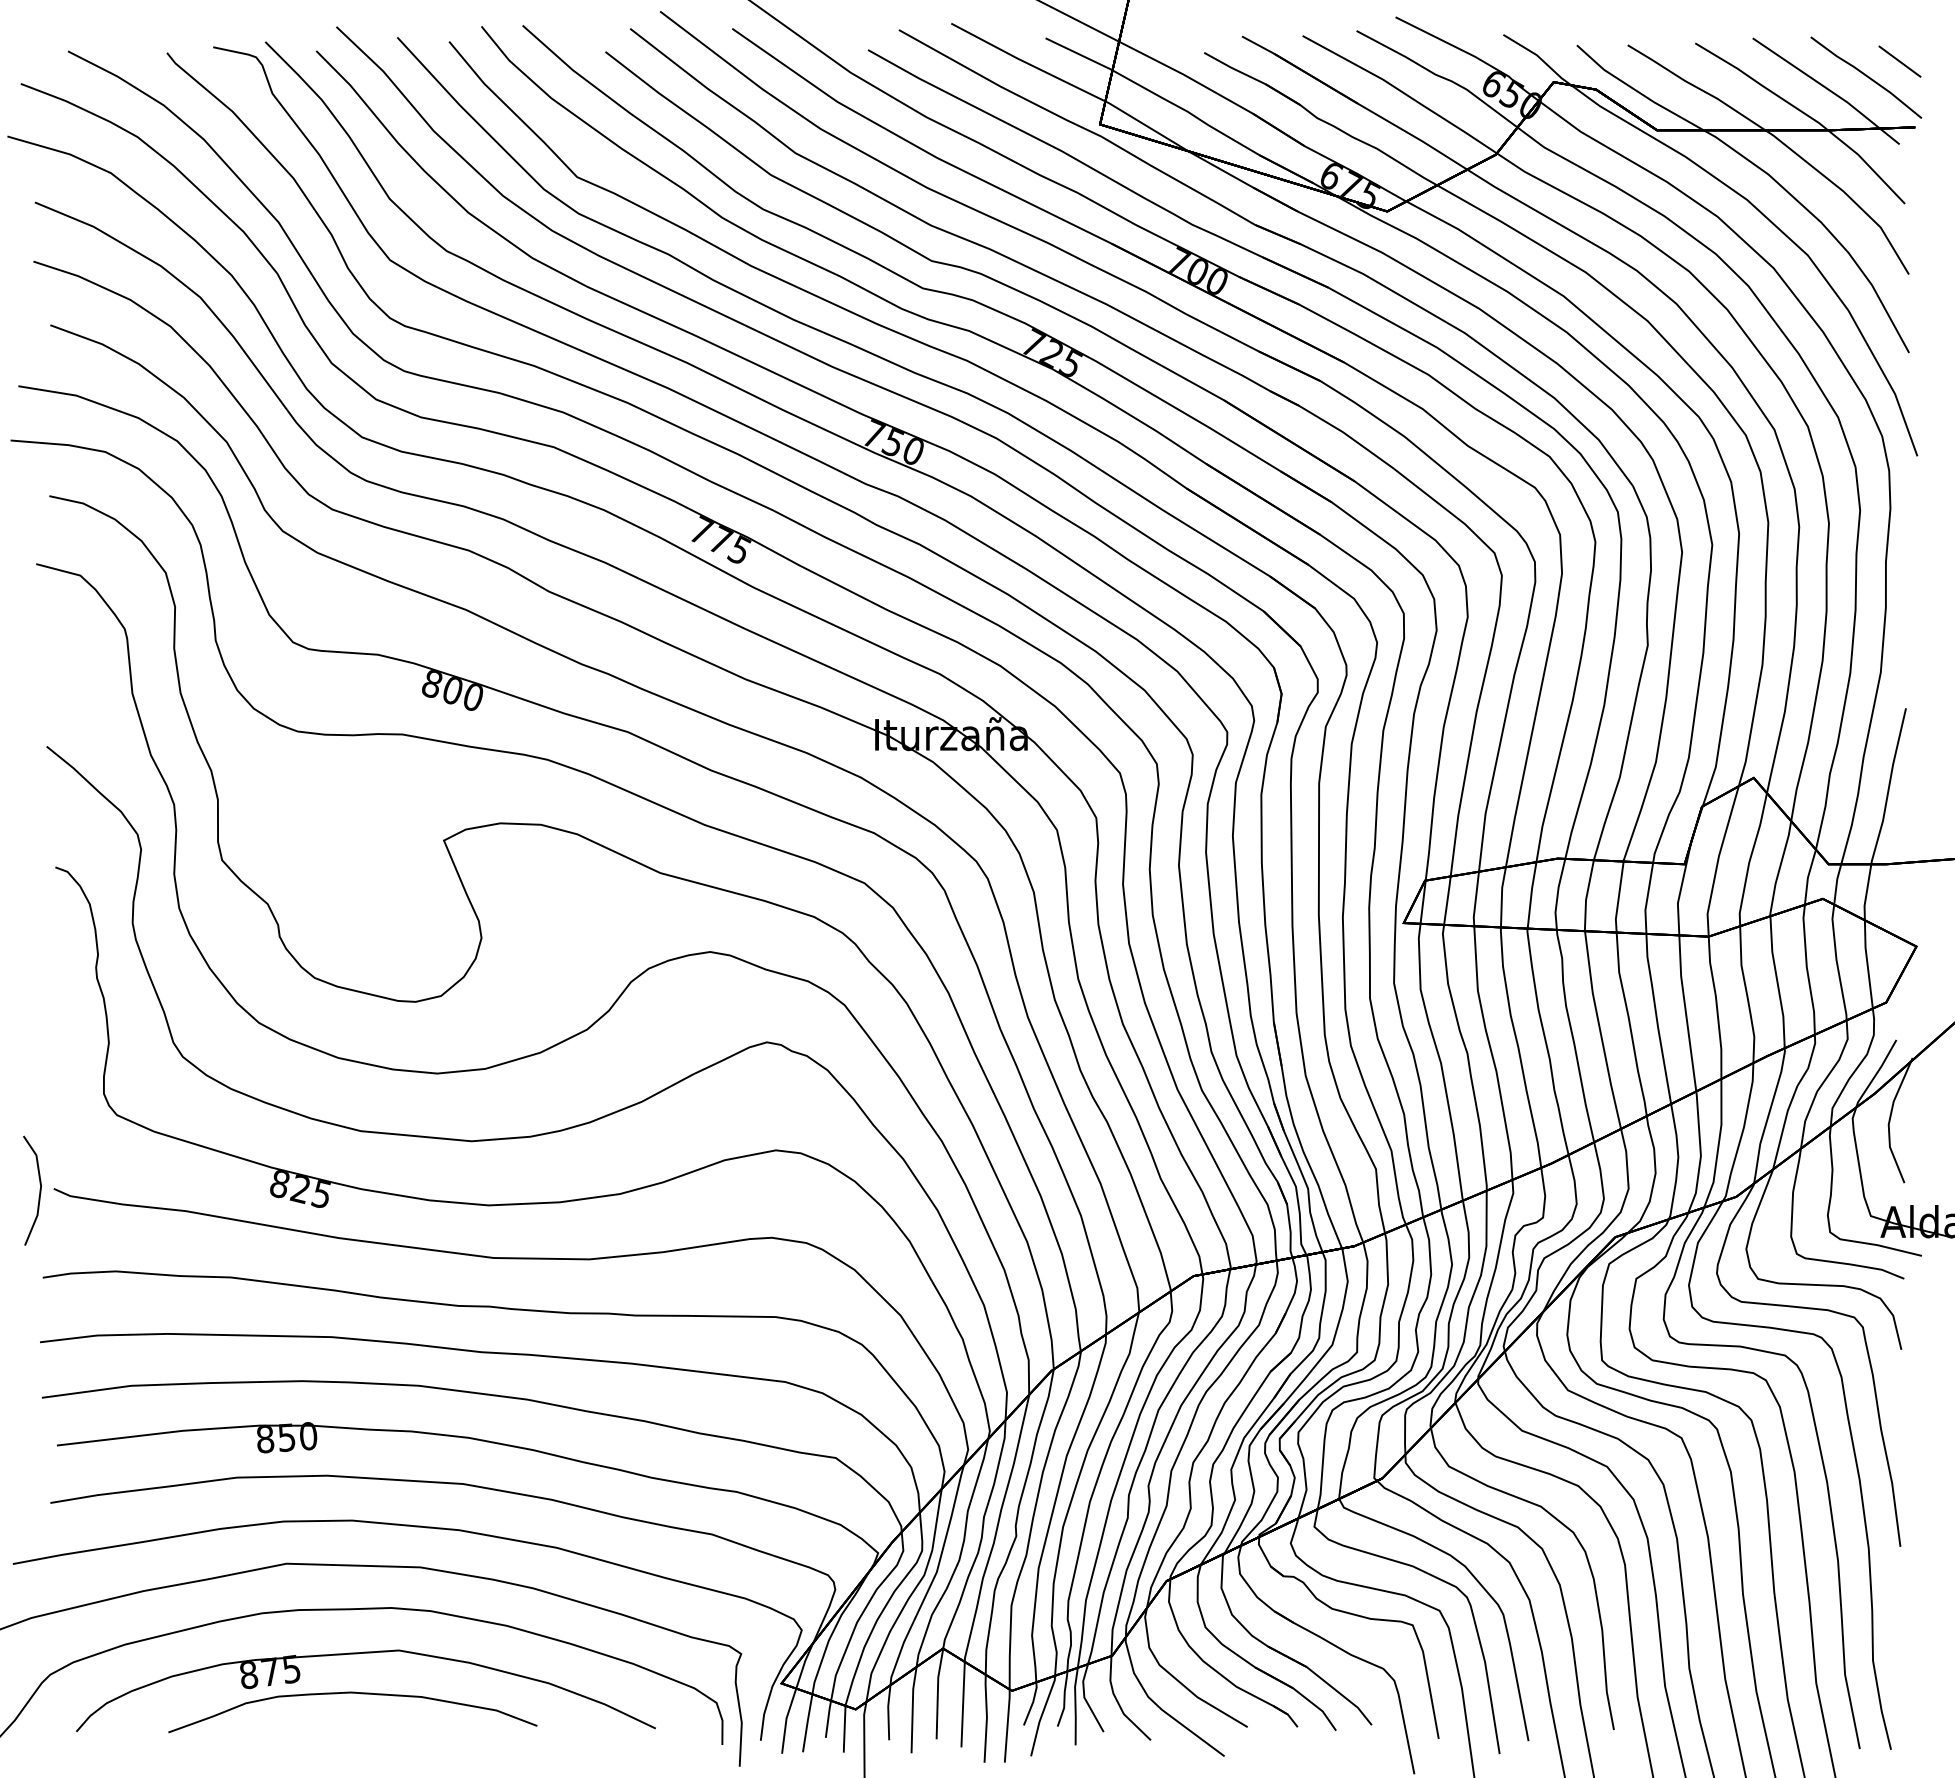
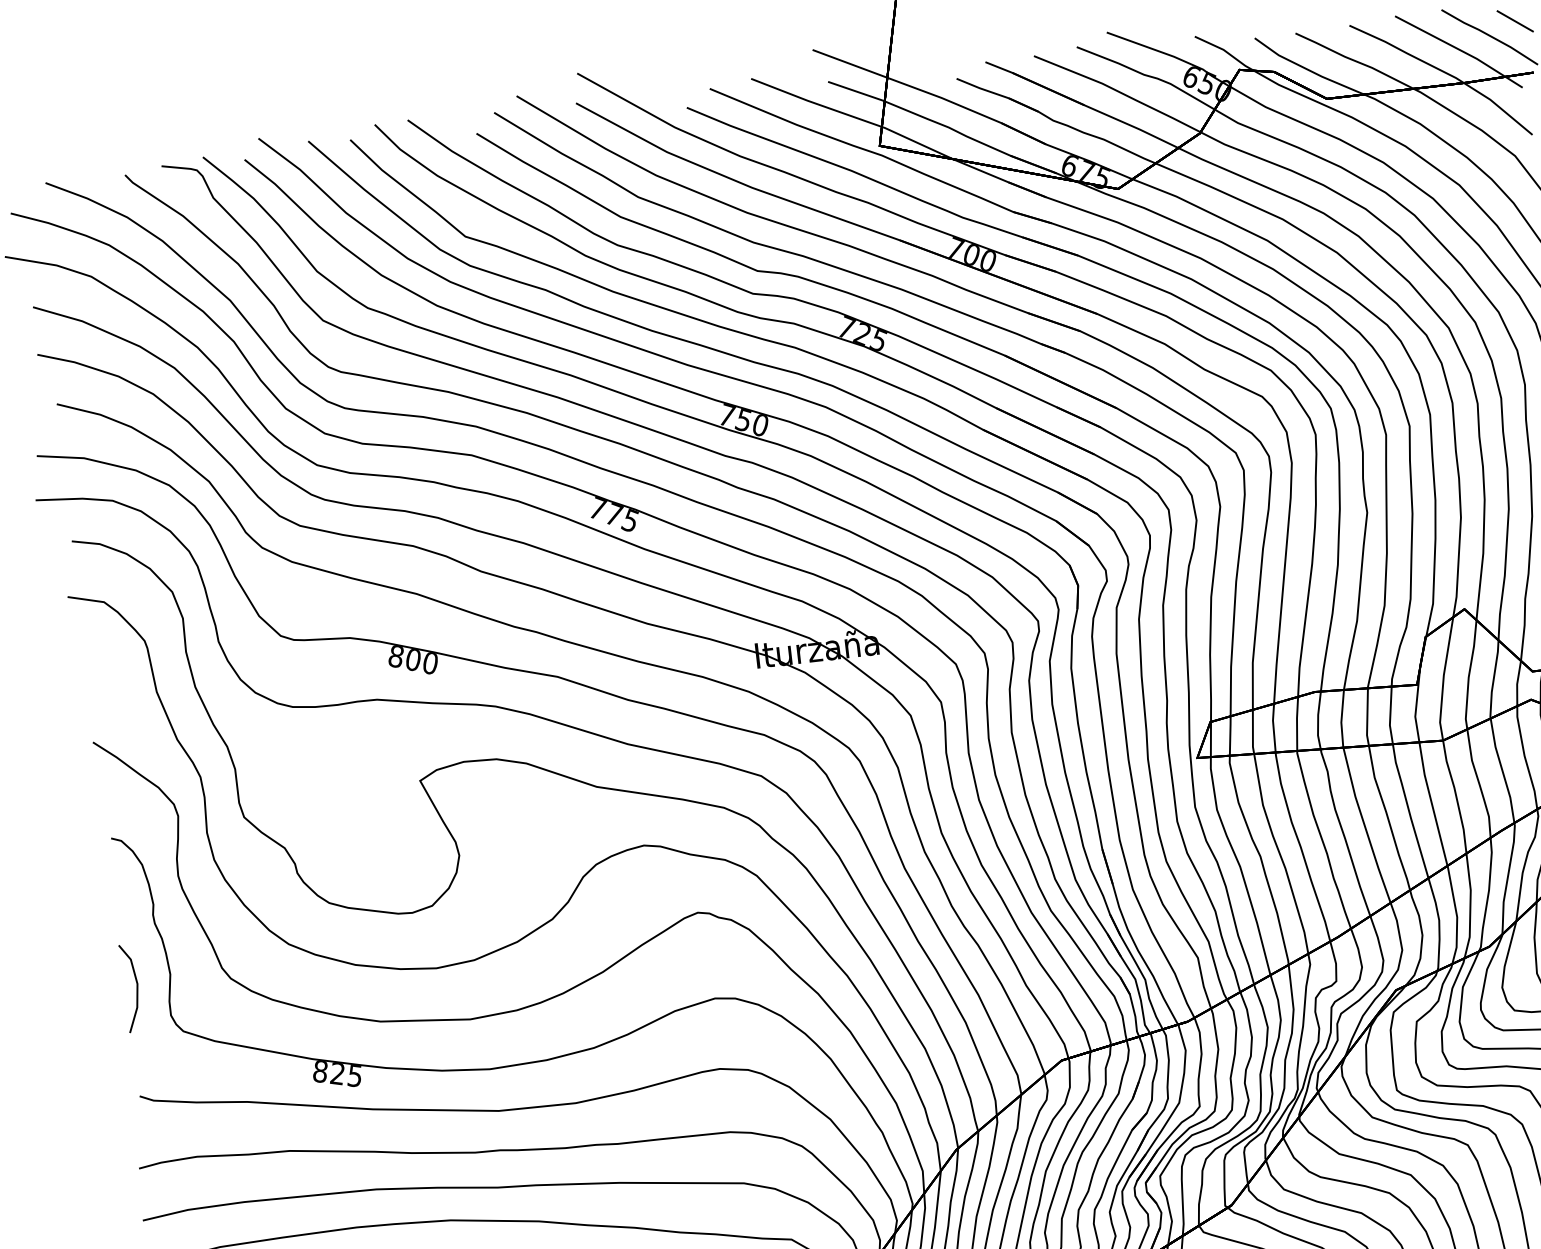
line: (39, 1190) -> (136, 987), moved

